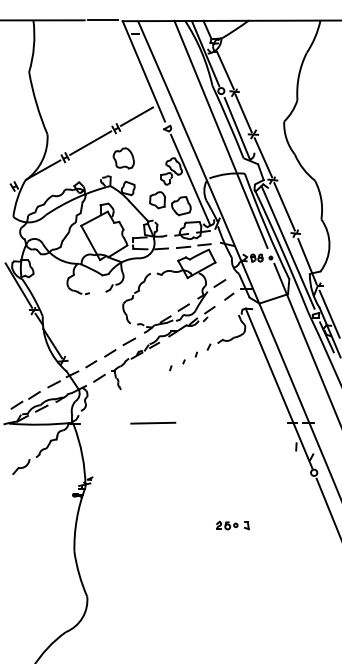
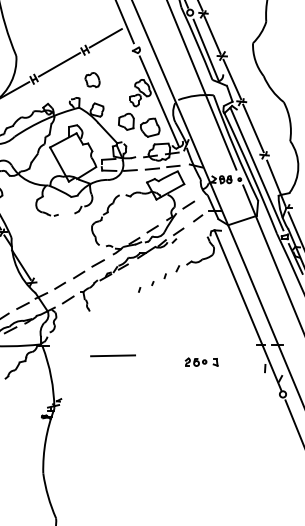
part: (123, 158) -> (92, 80), size x0.7
line: (153, 422) -> (113, 355), moved
part: (232, 525) -> (201, 362), moved

